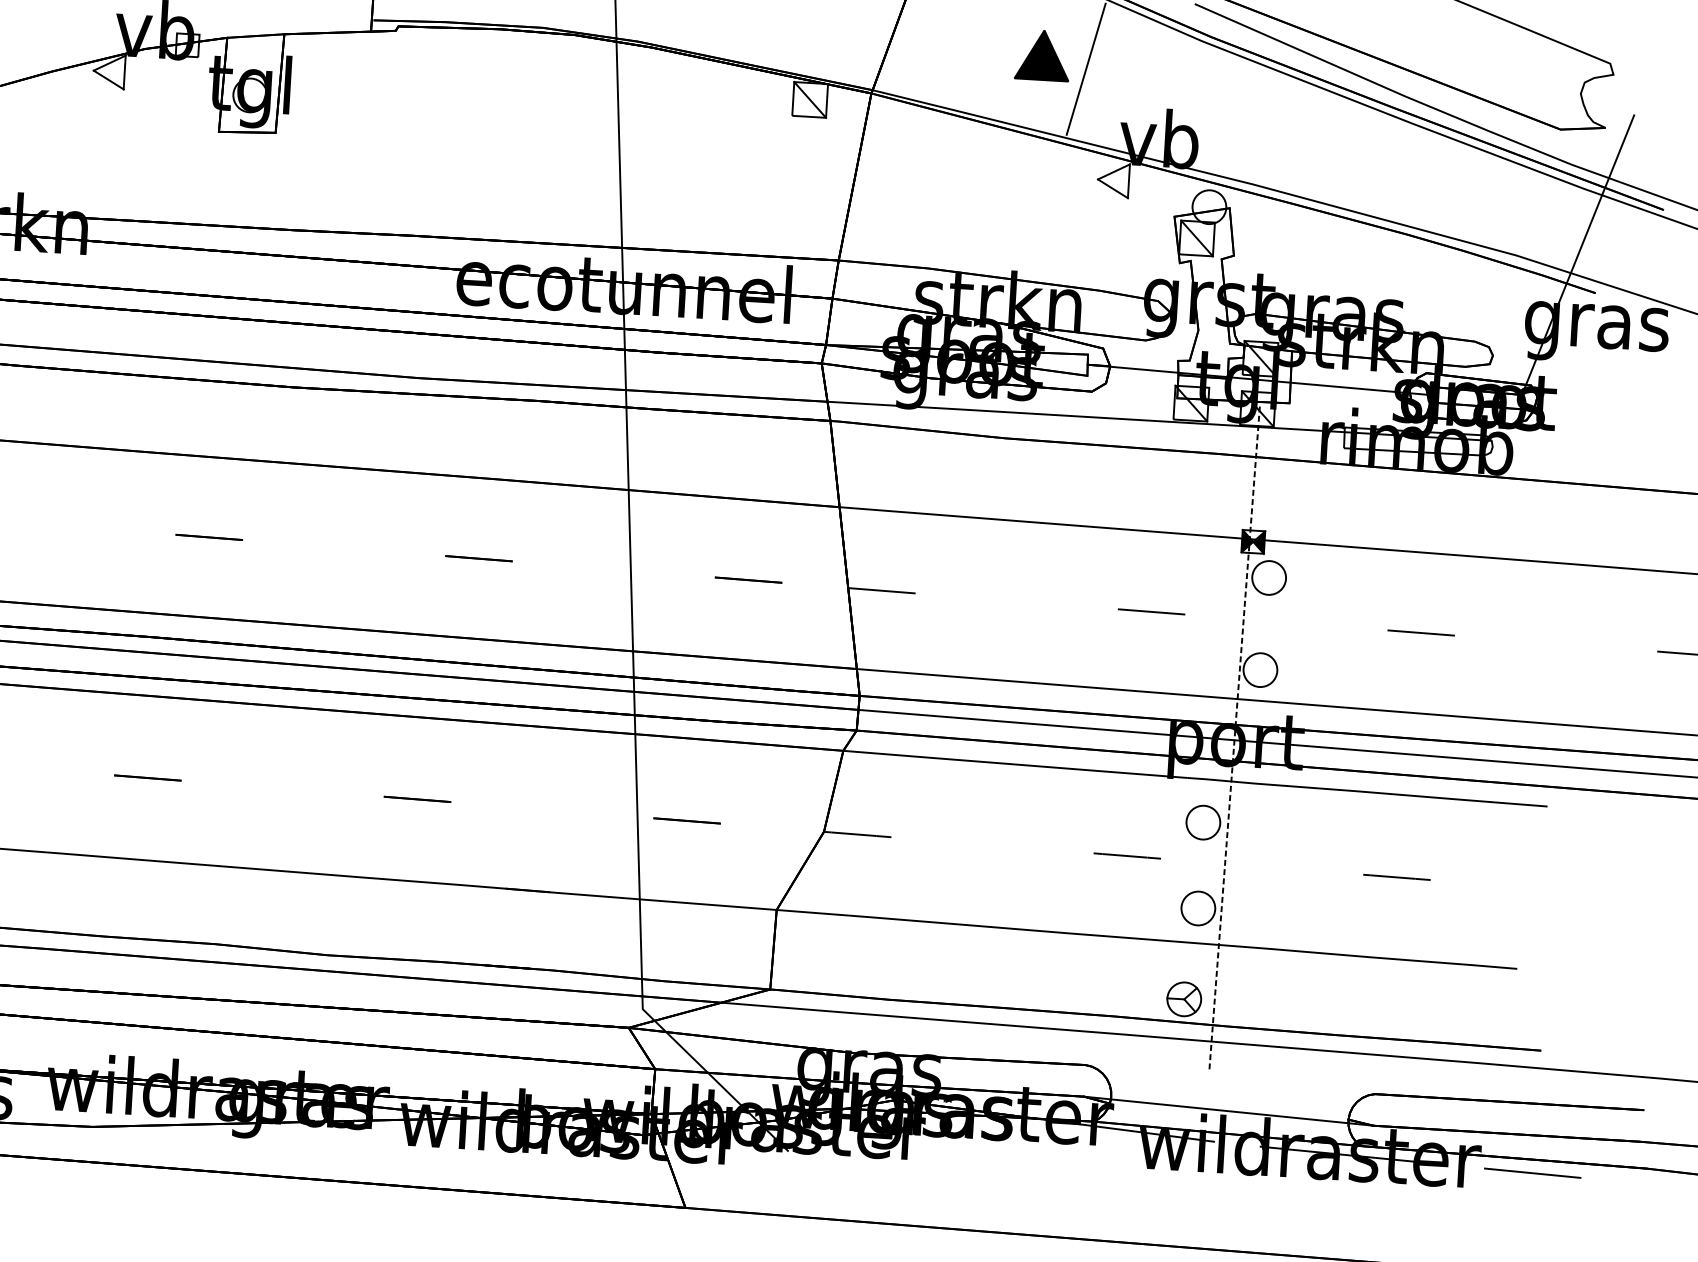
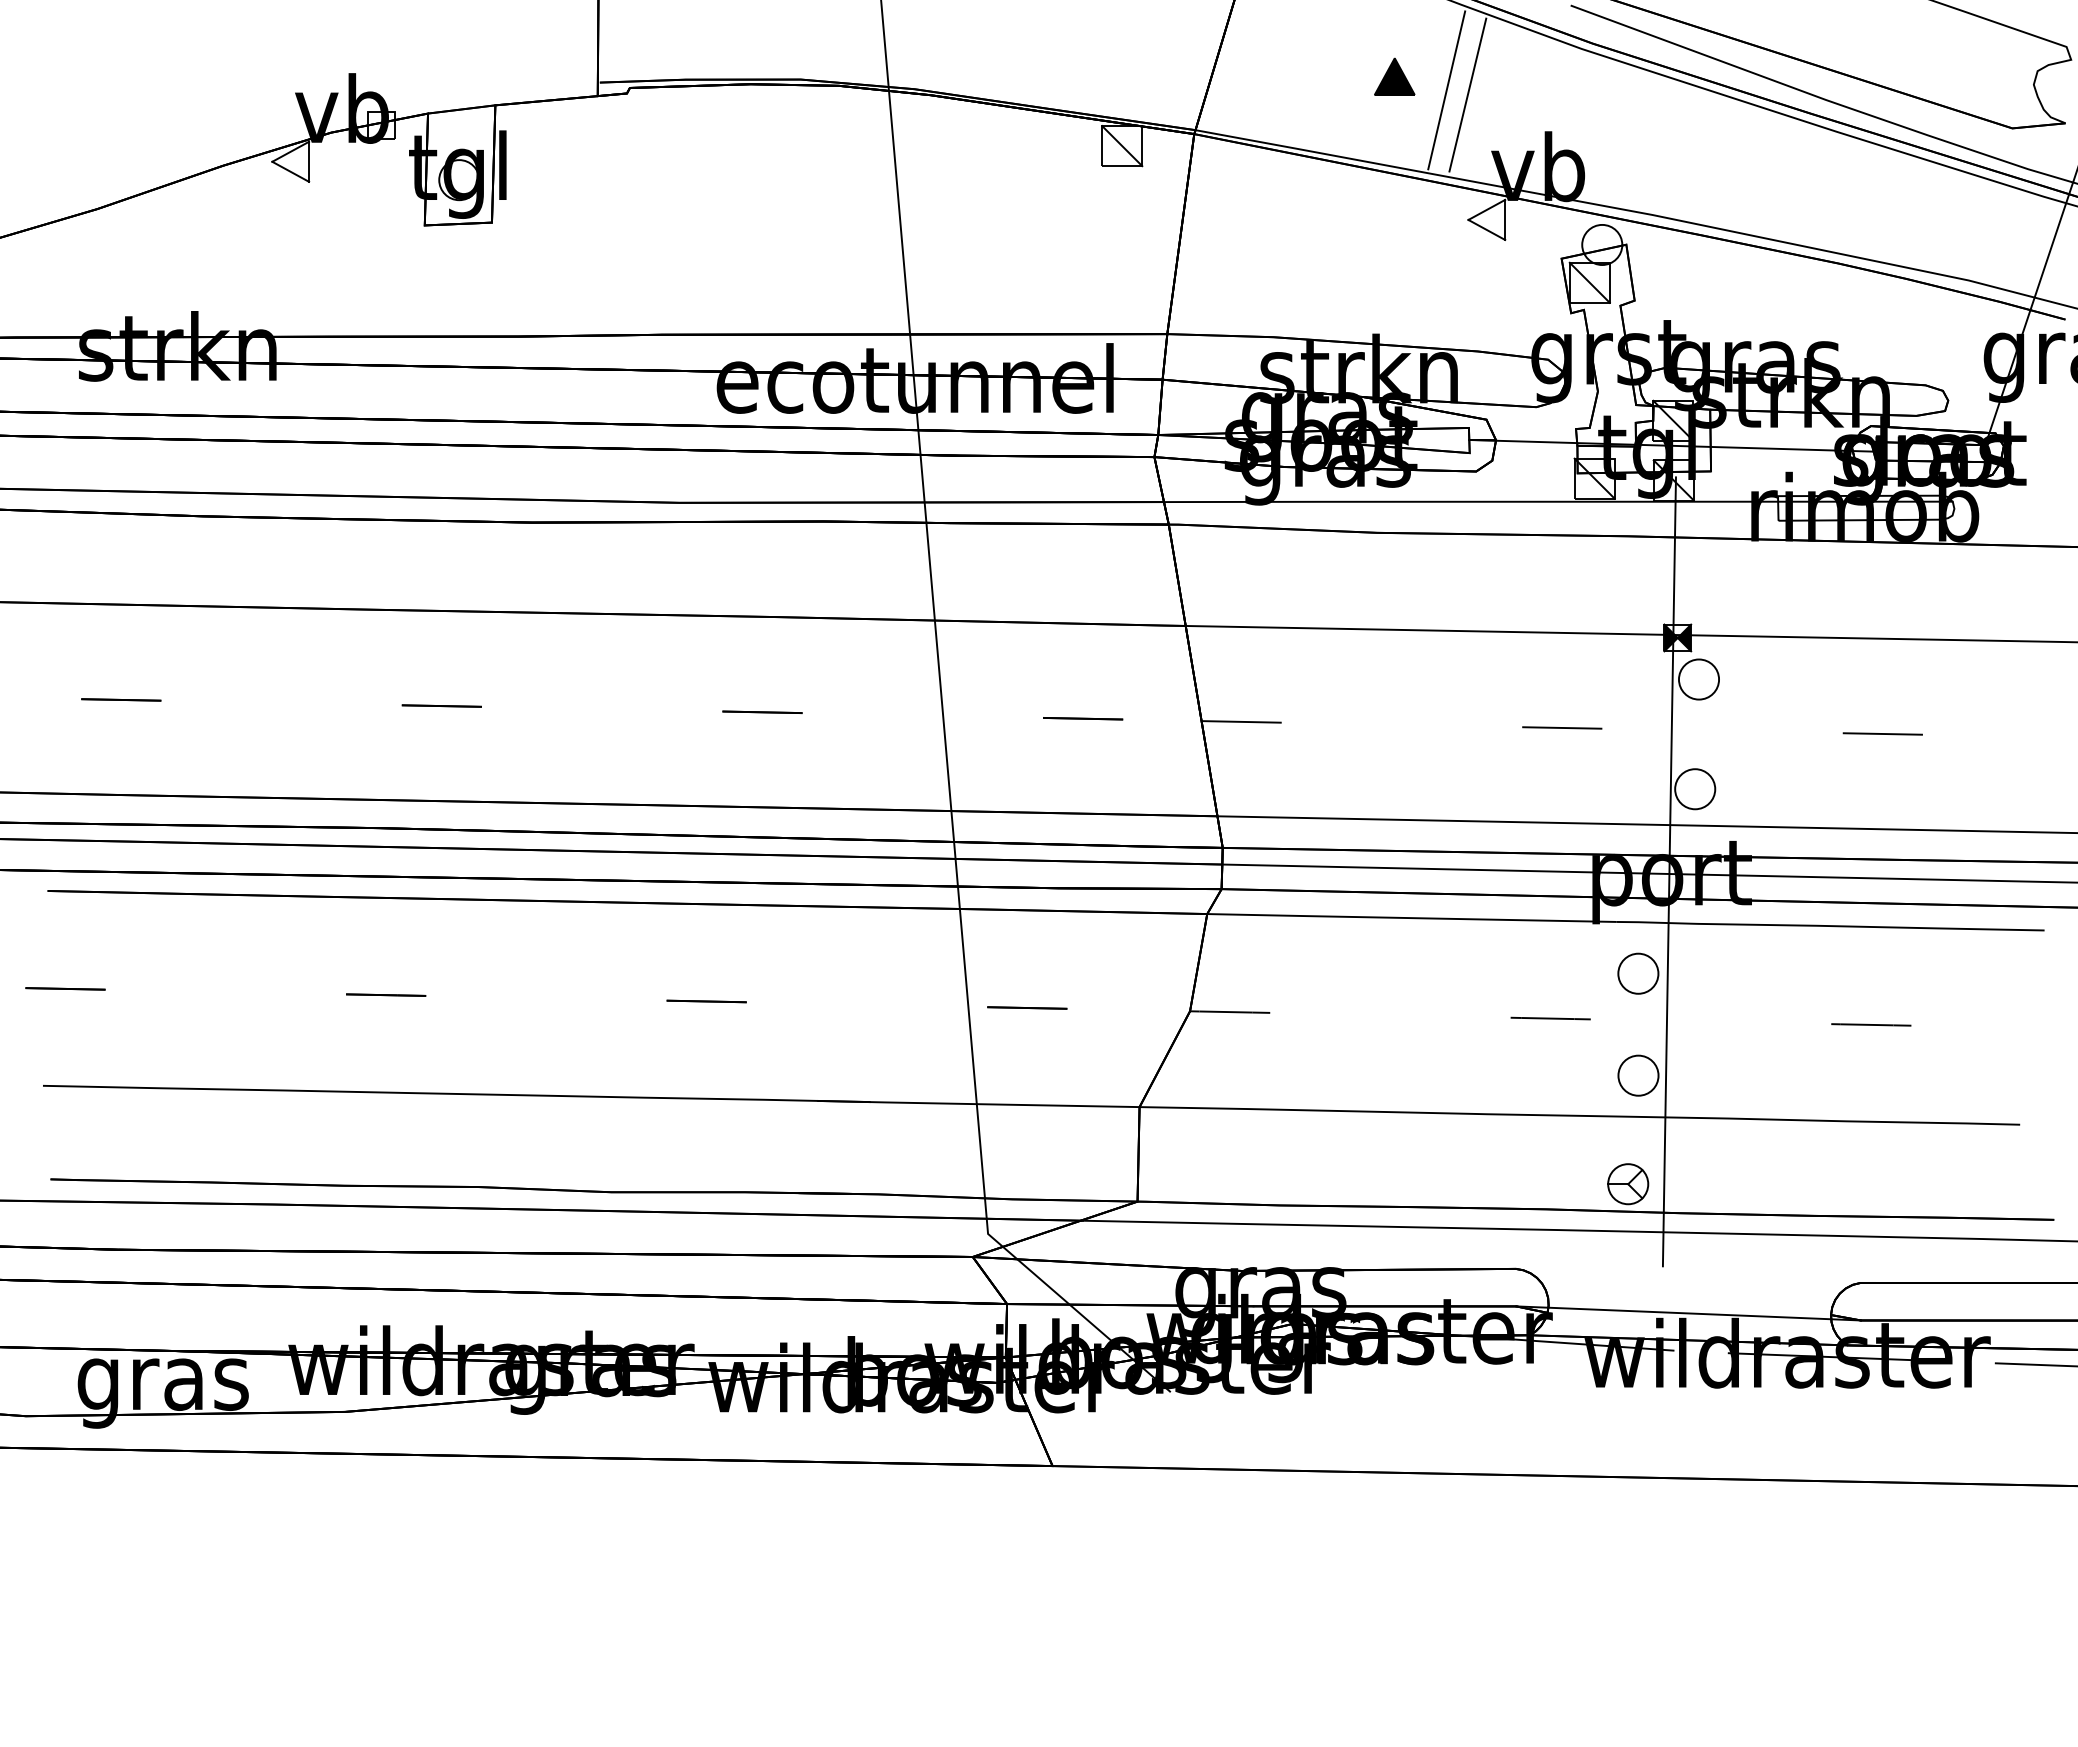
part: (1042, 54) -> (1394, 76), size x0.62
line: (1103, 73) -> (1467, 94), added
line: (1234, 738) -> (1669, 871), dashed -> solid

